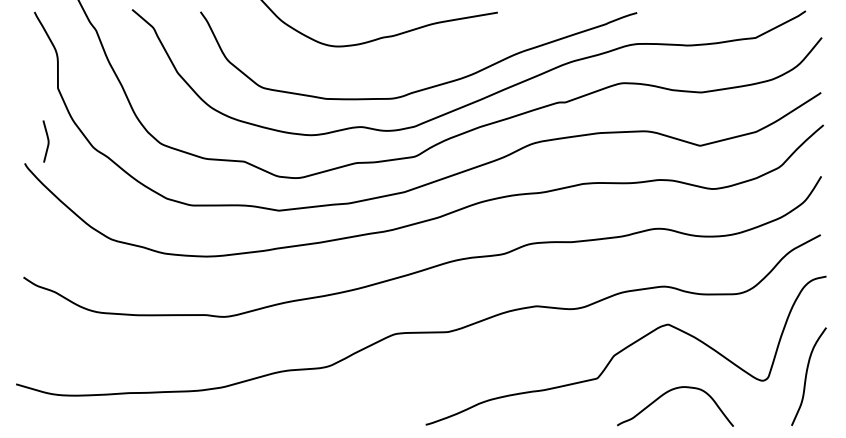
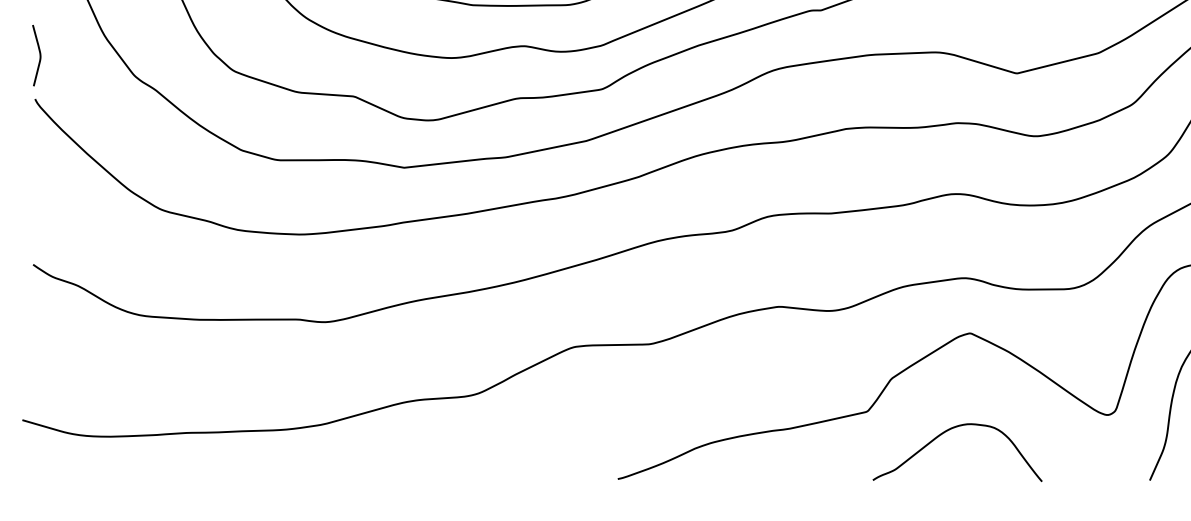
curve: (47, 141) -> (38, 55), moved
curve: (665, 394) -> (943, 434), moved

